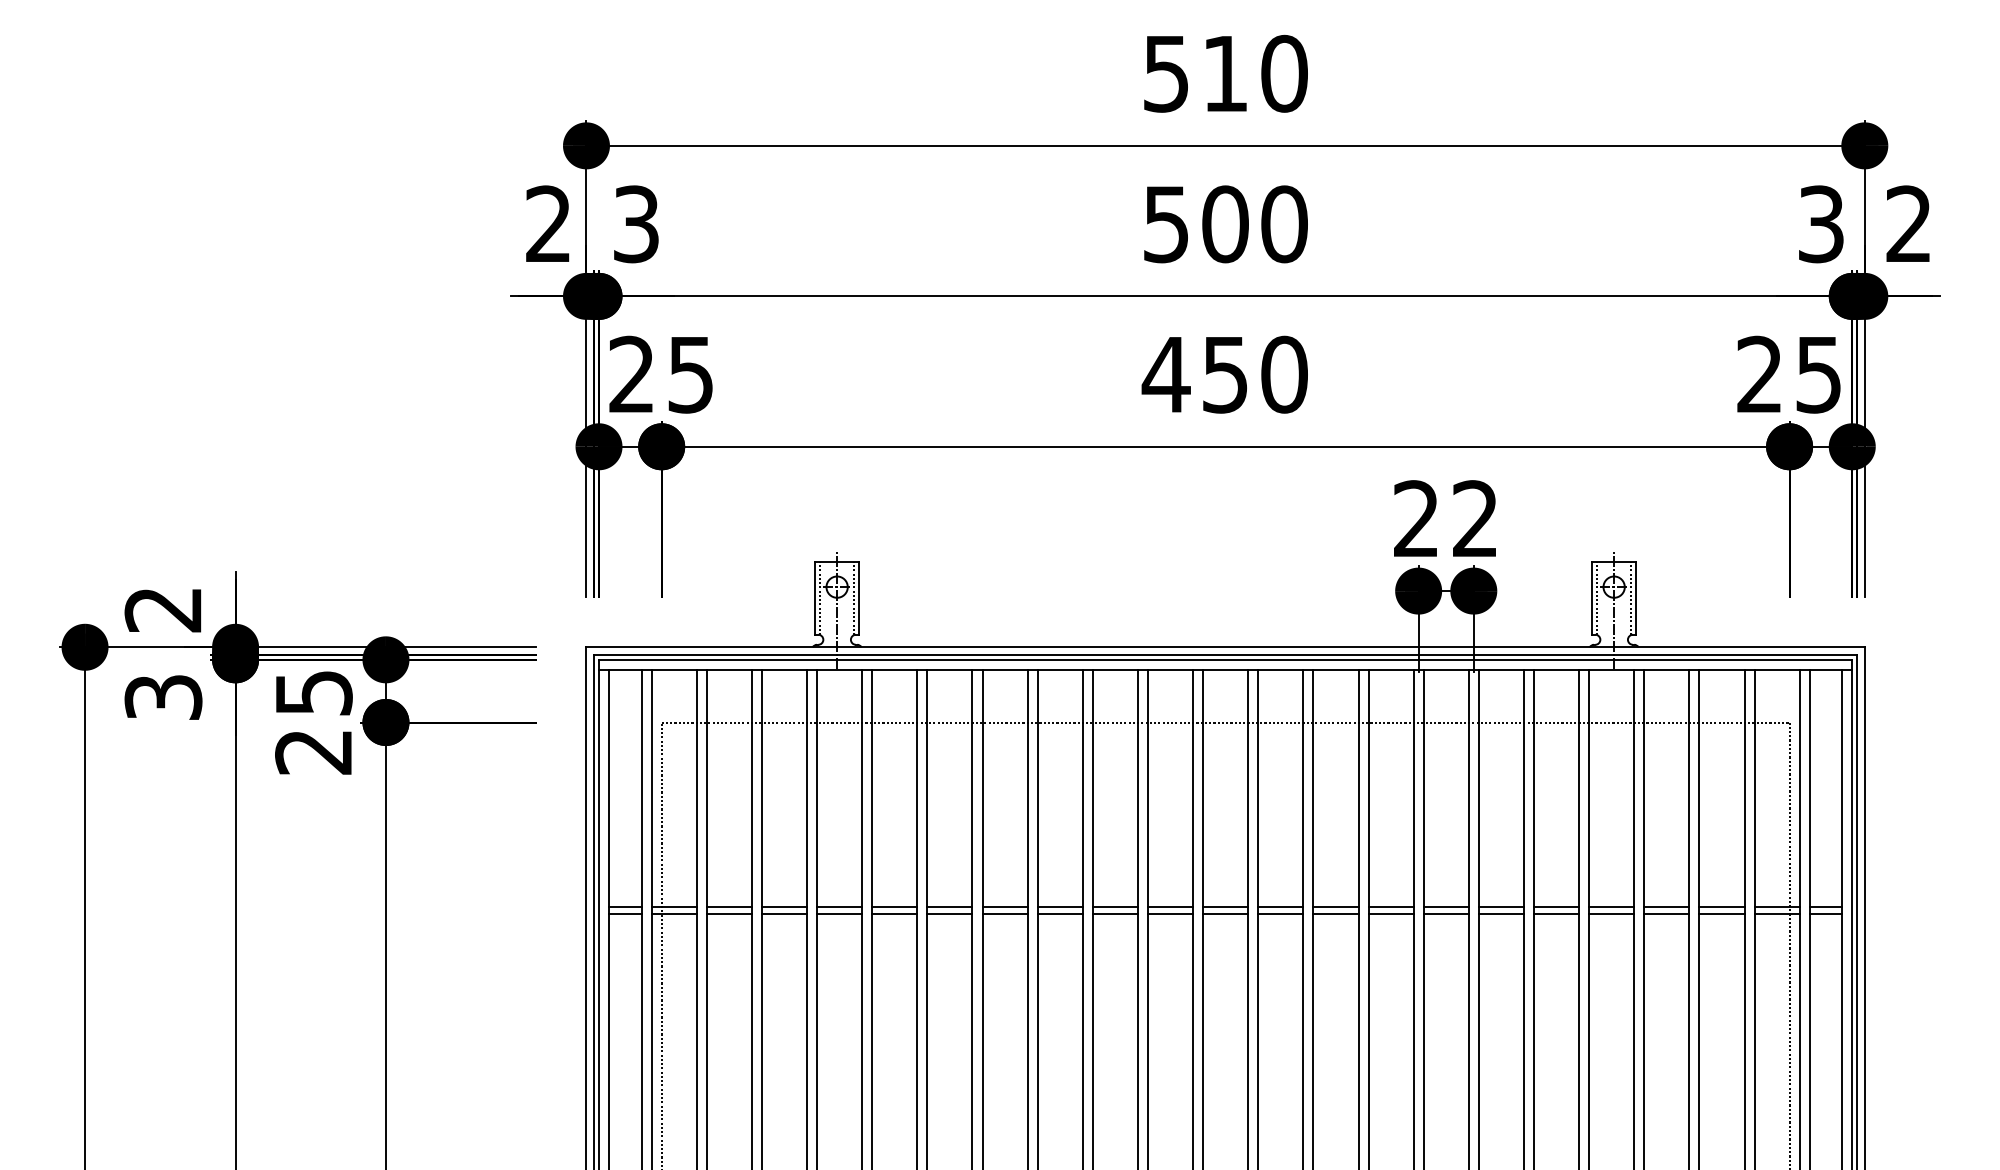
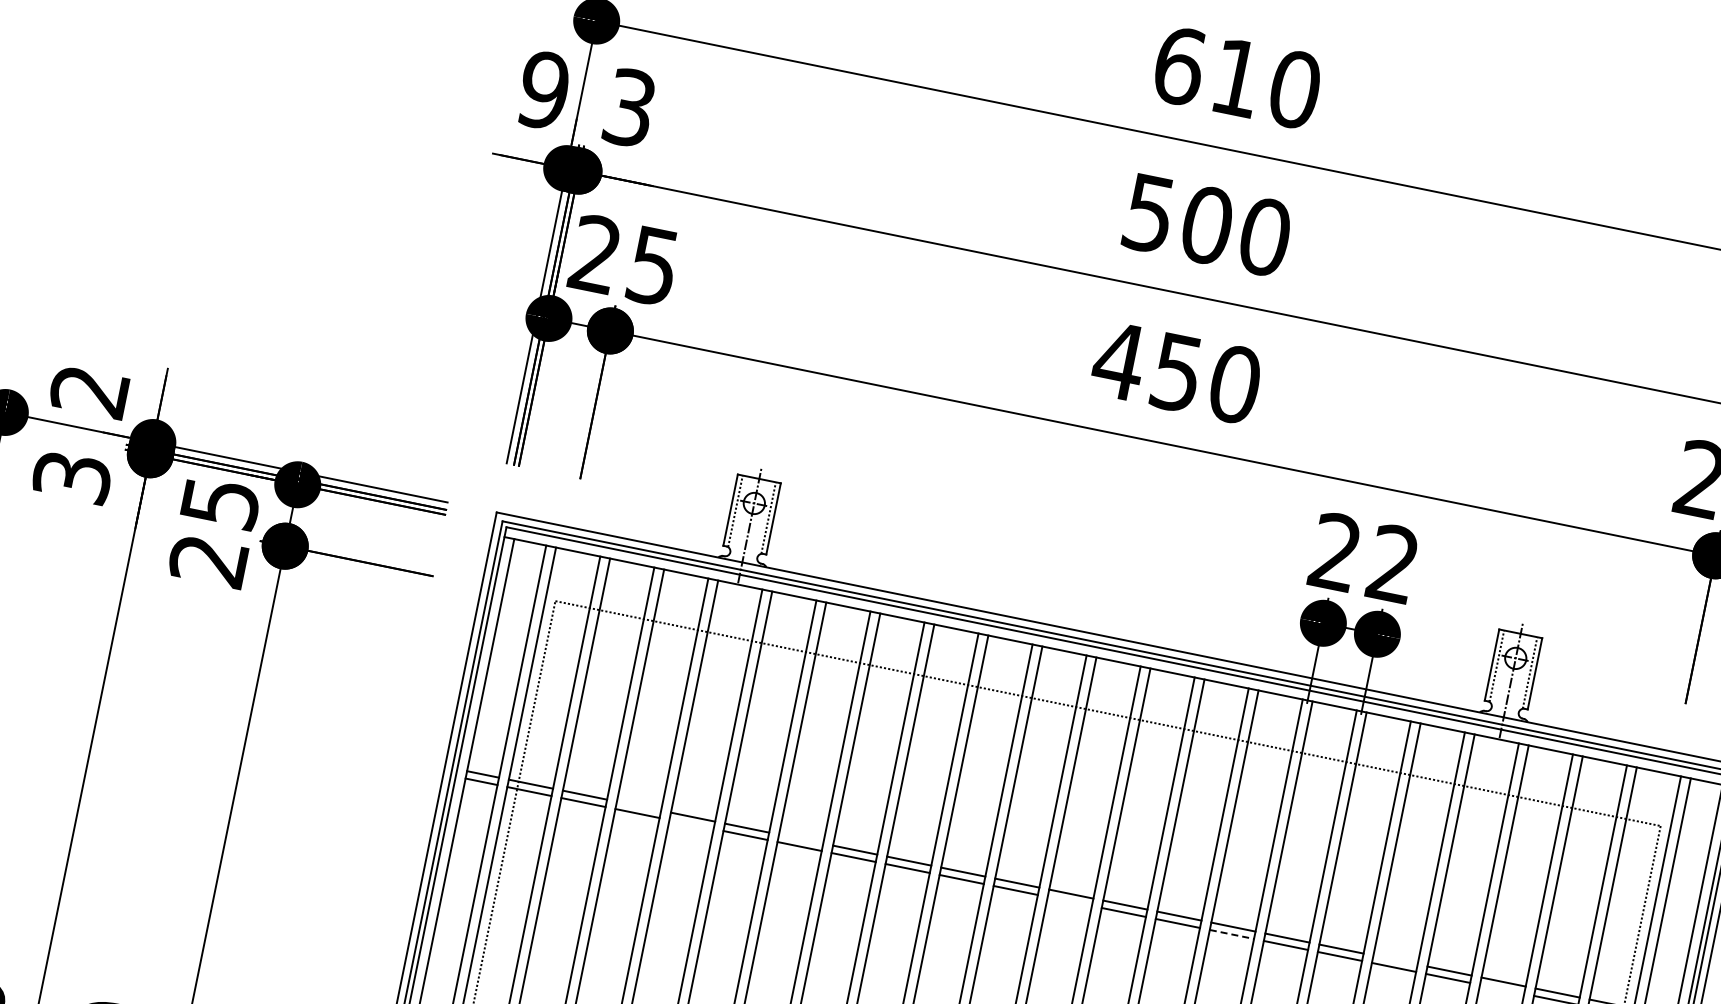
text: (1166, 73) -> (1179, 65), 510 -> 610
text: (548, 224) -> (543, 90), 2 -> 9
line: (784, 906) -> (639, 805), removed
line: (949, 906) -> (800, 838), removed
line: (1556, 906) -> (1395, 959), removed
line: (839, 914) -> (691, 824), removed
line: (1225, 914) -> (1069, 901), removed
line: (1391, 914) -> (1232, 934), solid -> dashed
line: (1666, 914) -> (1501, 989), removed

